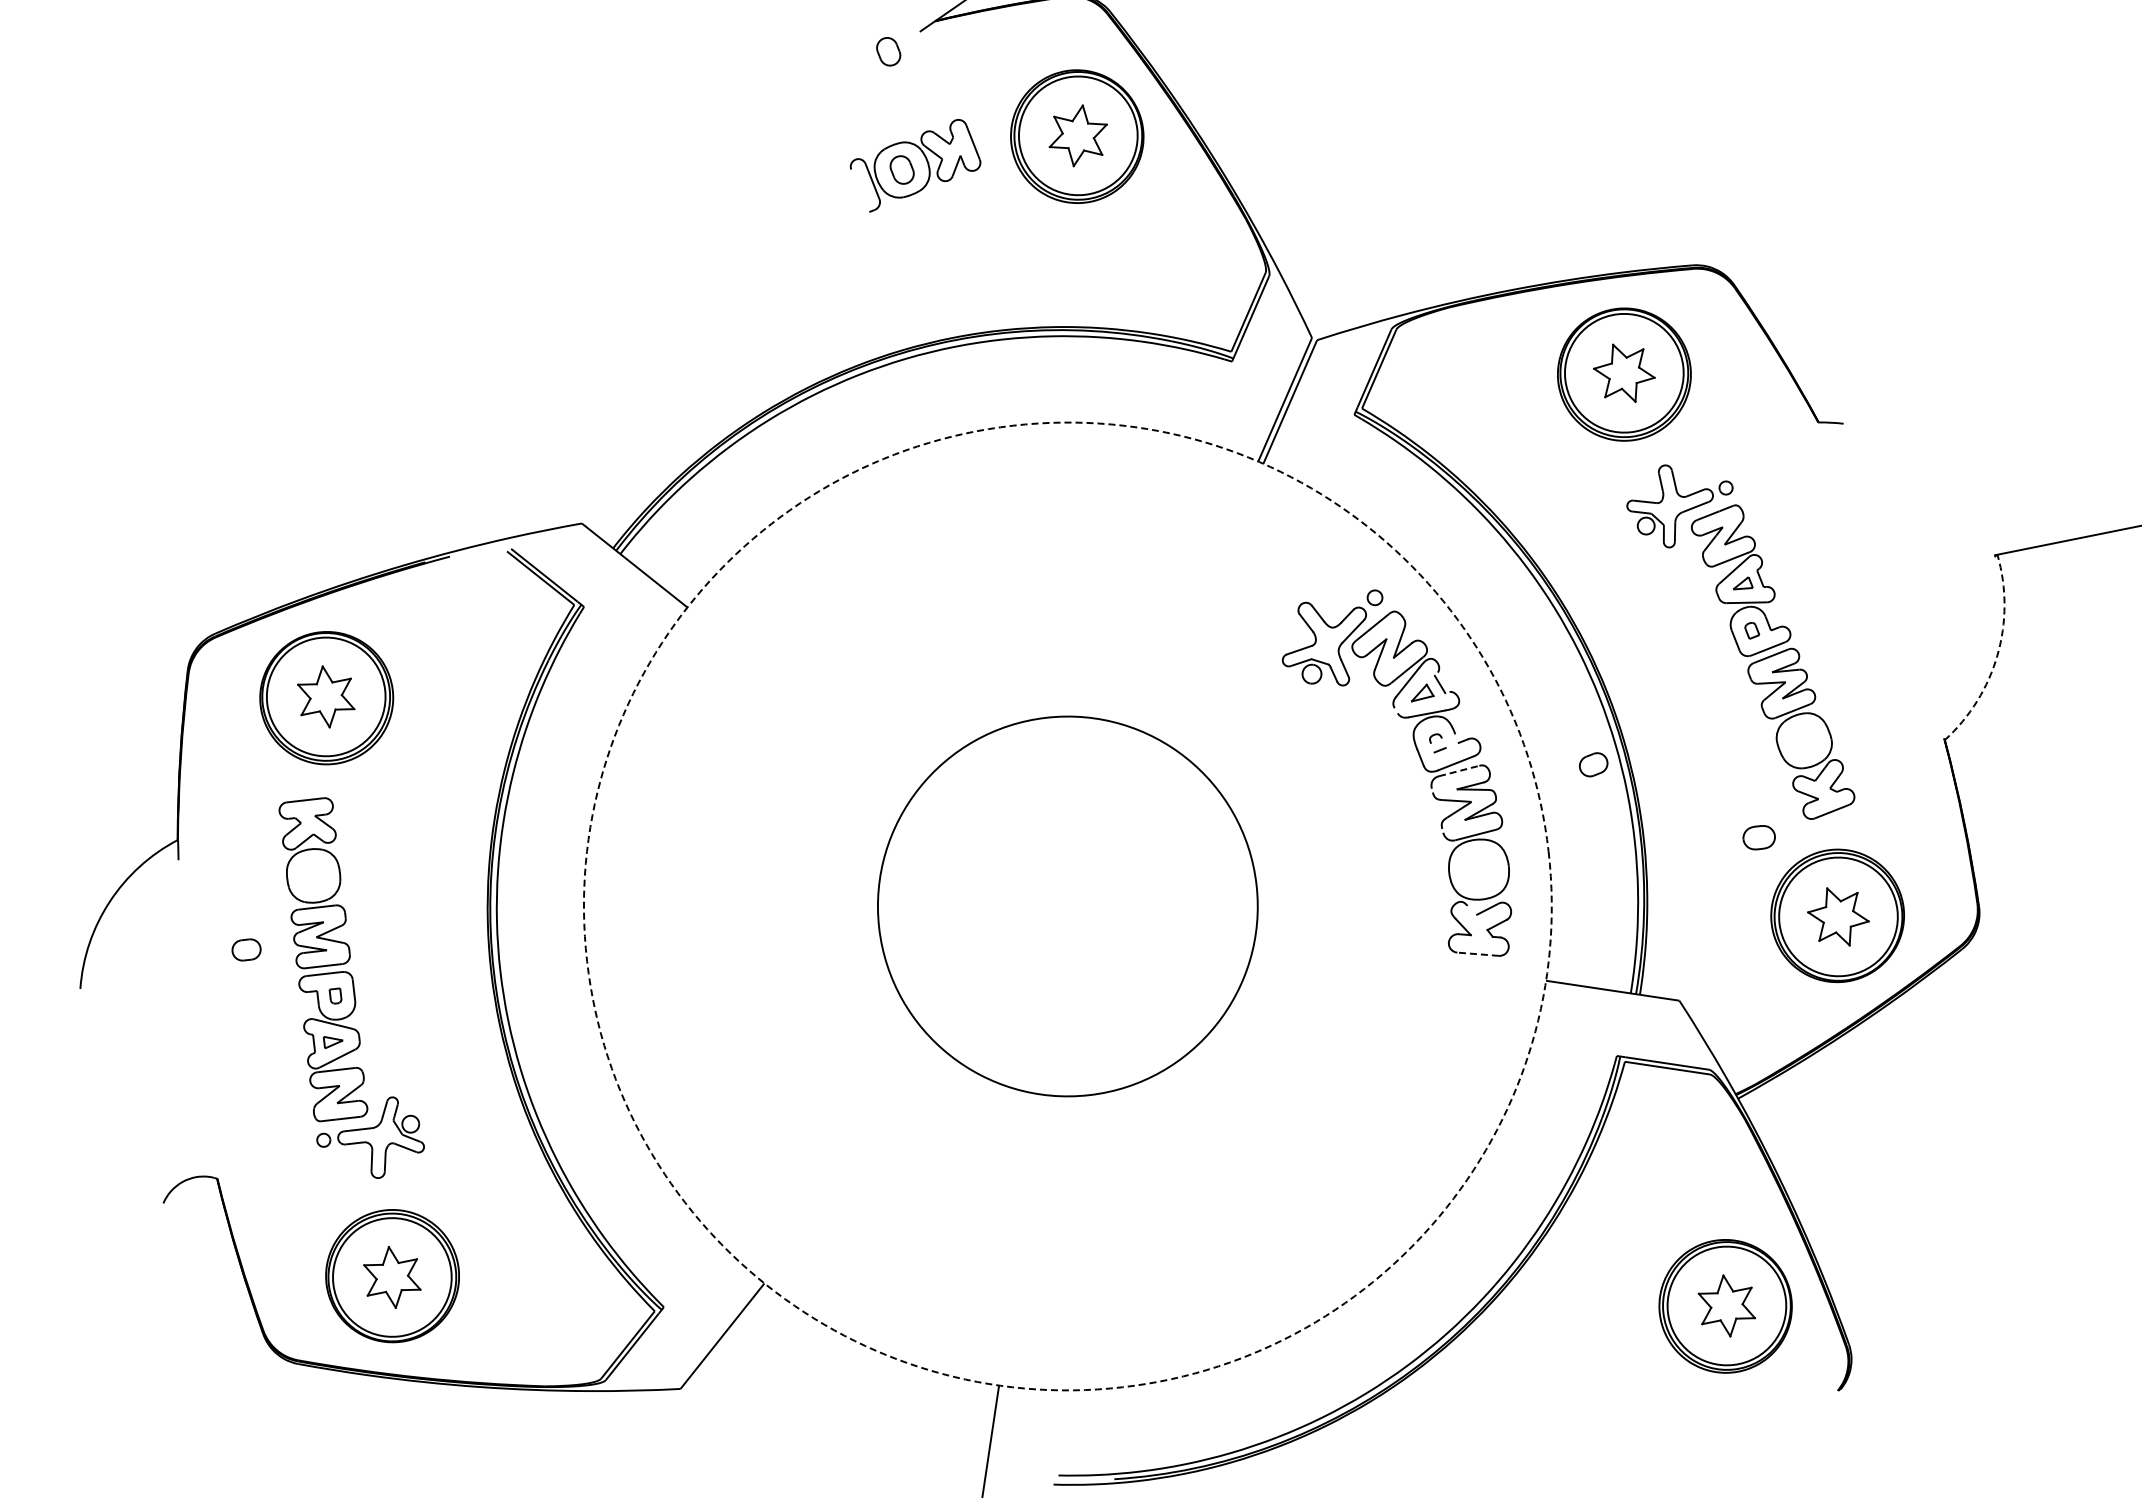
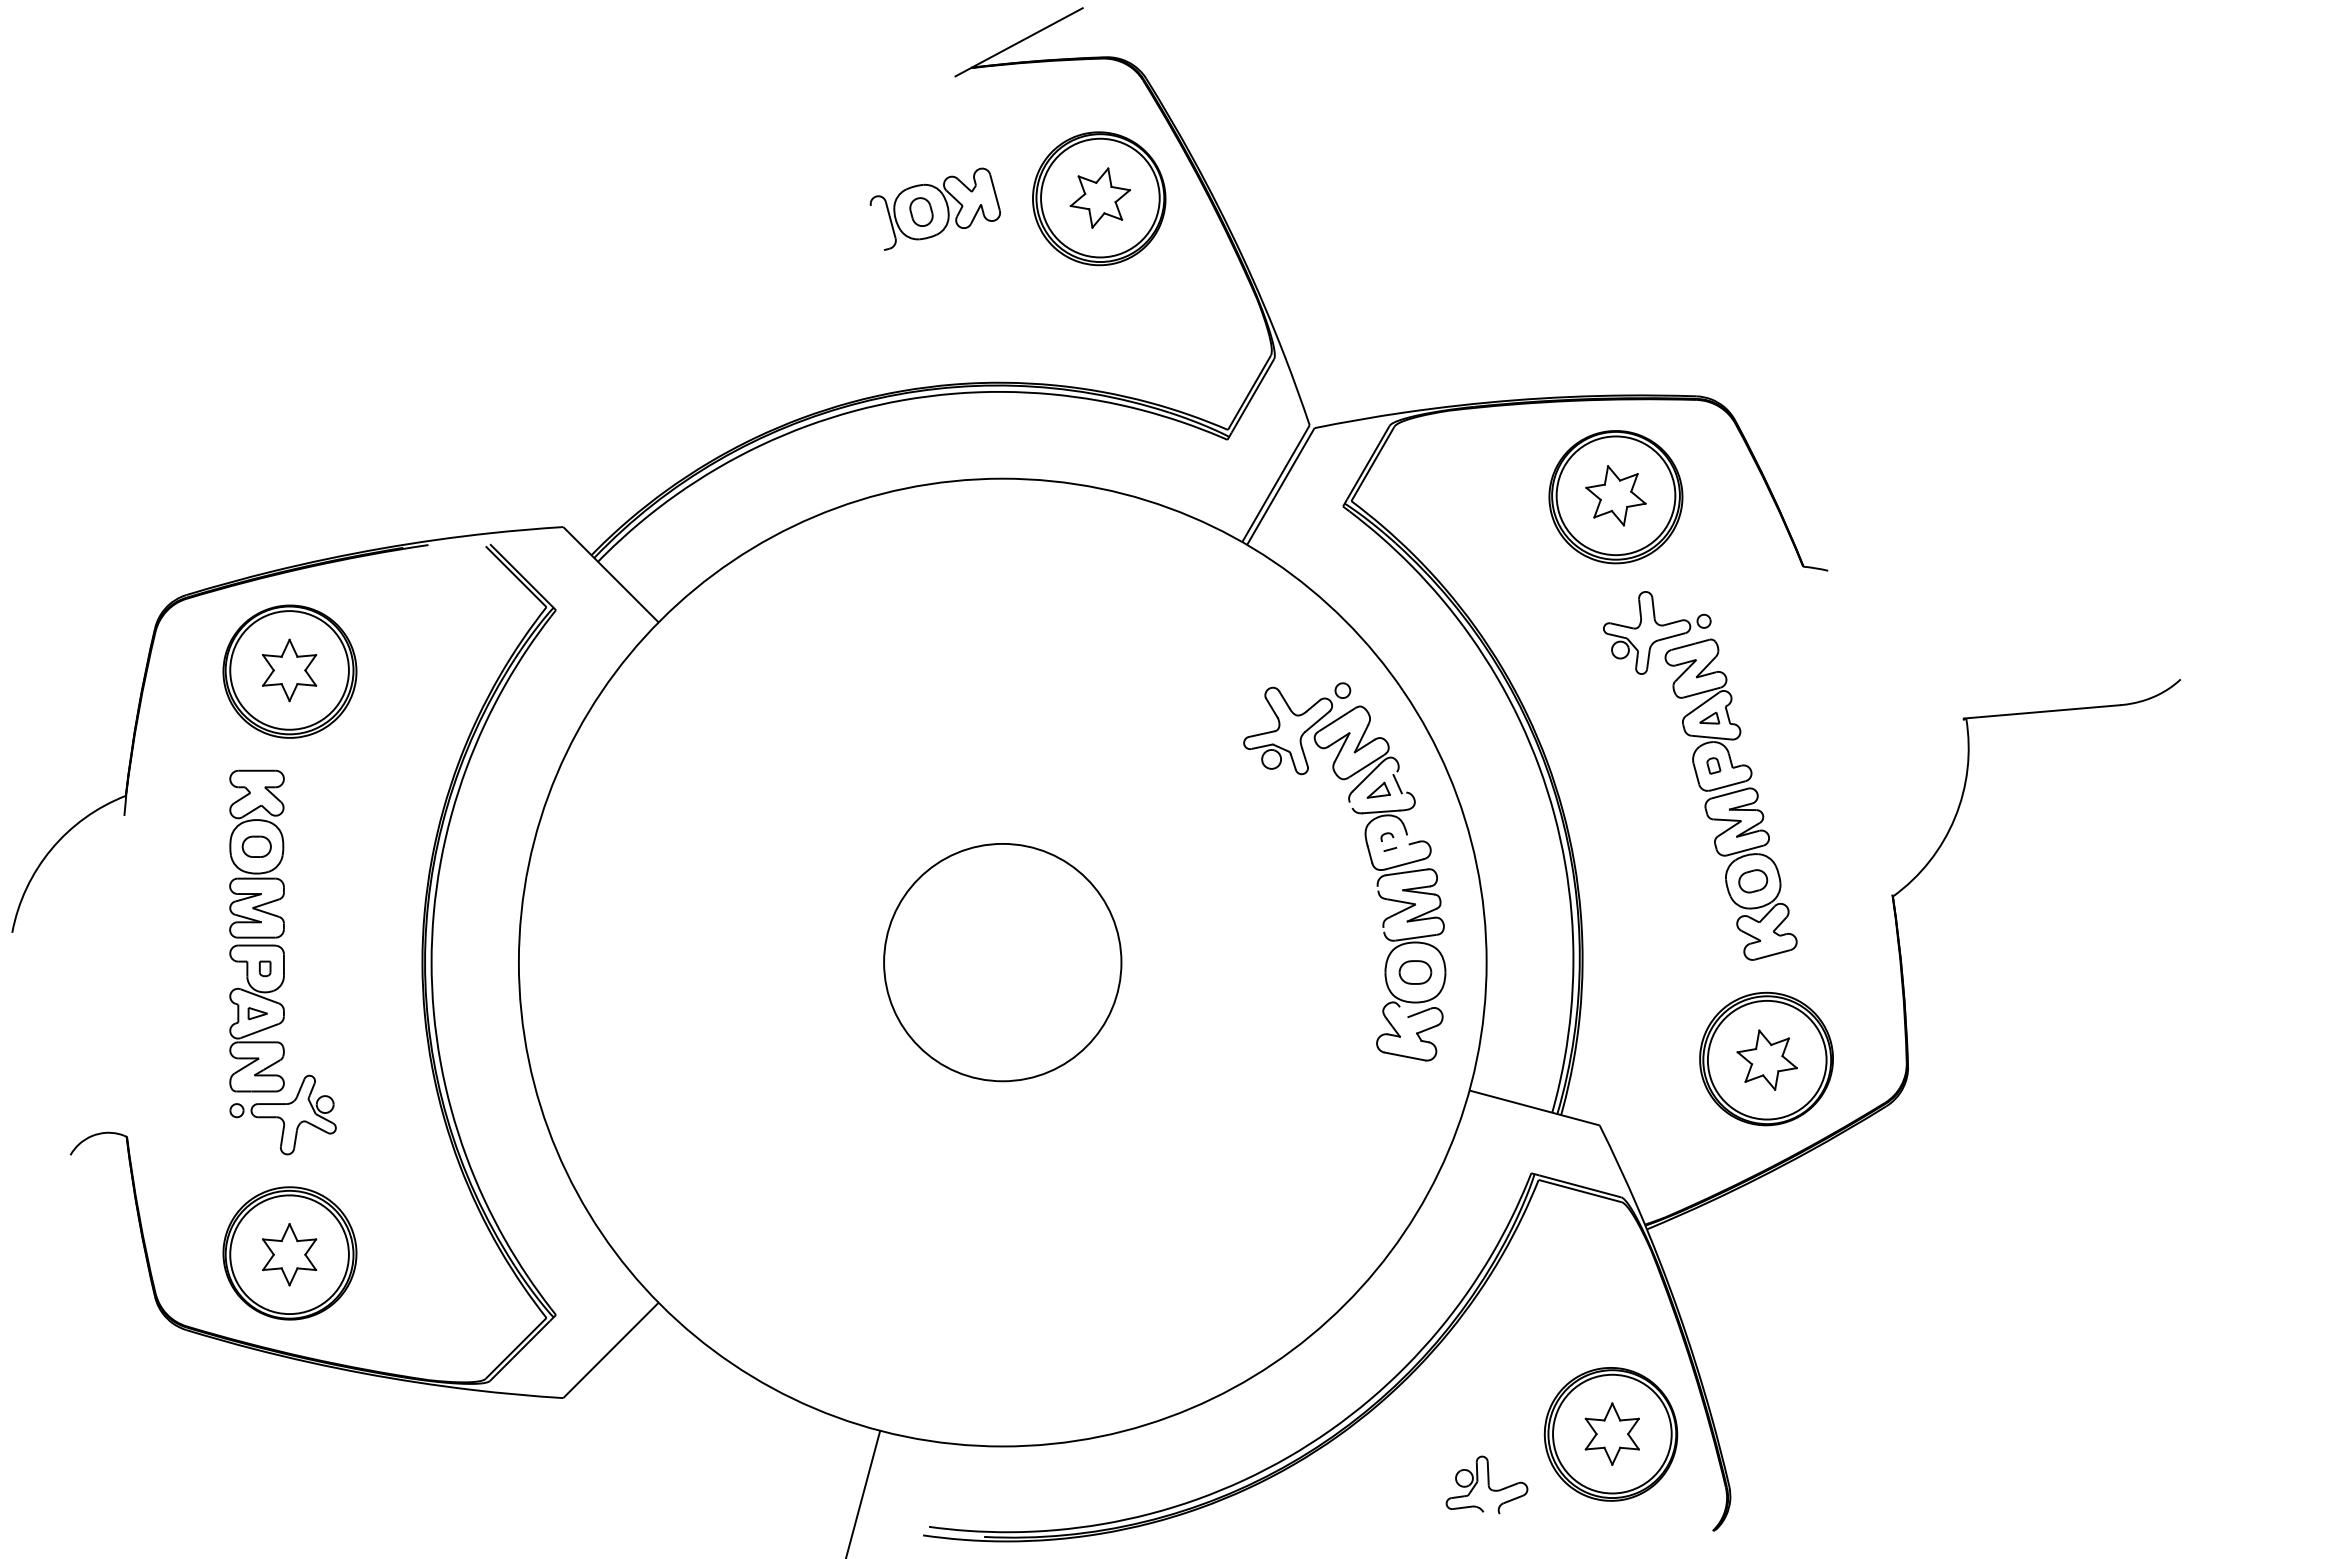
part: (888, 51) -> (921, 92), removed
arc: (1997, 655) -> (1954, 818), dashed -> solid
part: (1593, 764) -> (1753, 881), moved
line: (1458, 771) -> (1406, 872), dashed -> solid
part: (1759, 837) -> (1415, 972), moved
circle: (1067, 906) -> (1002, 962), dashed -> solid
circle: (1067, 906) -> (1002, 962), size x0.62
part: (246, 949) -> (256, 846), moved
line: (1477, 954) -> (1404, 1056), dashed -> solid
part: (1607, 1370) -> (1486, 1484), added

